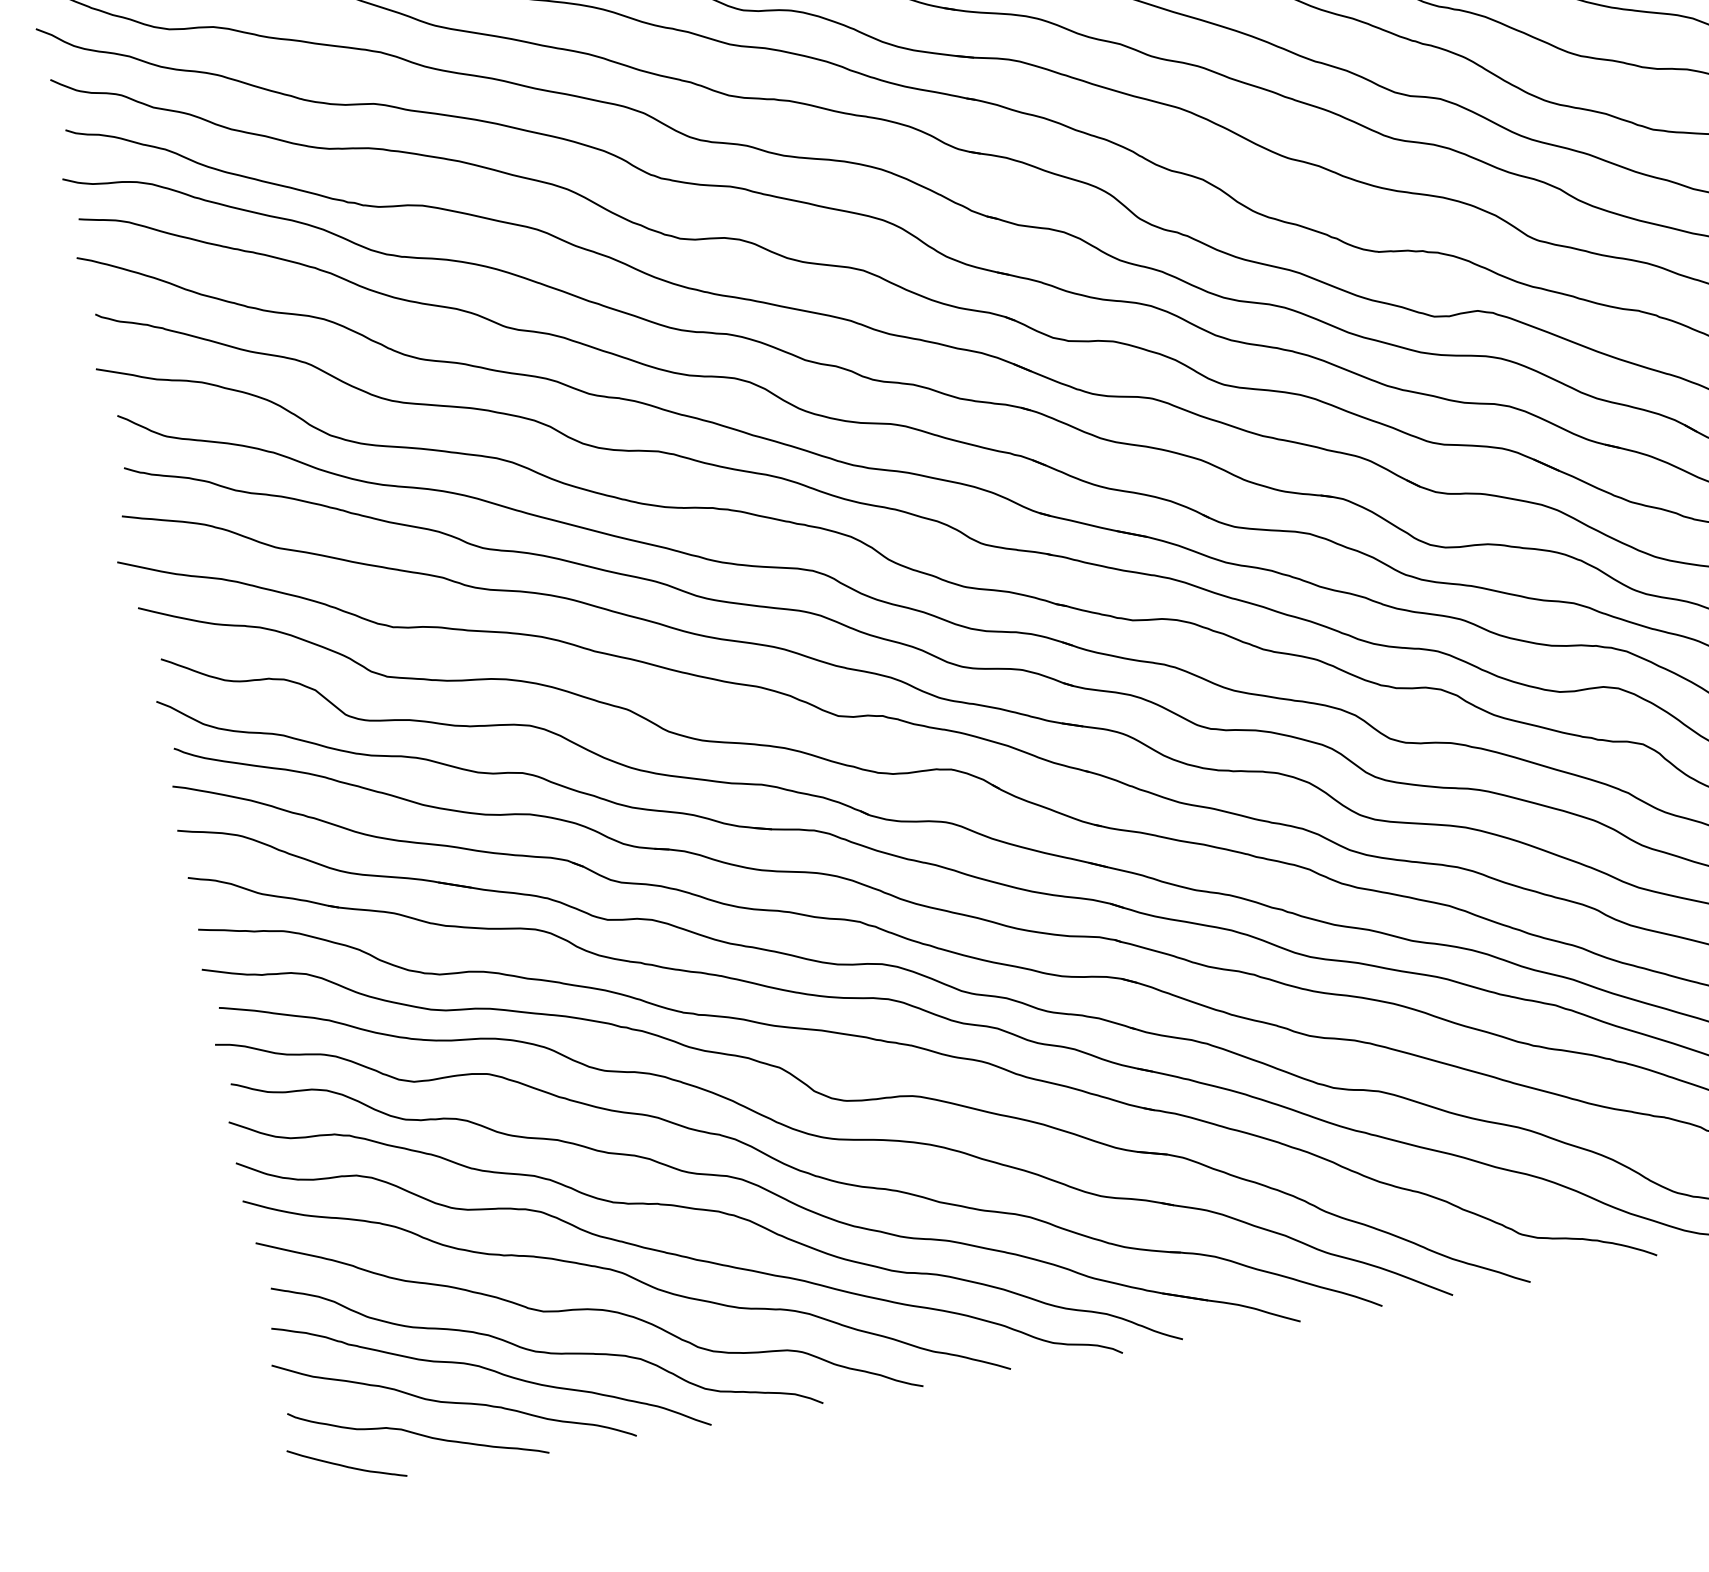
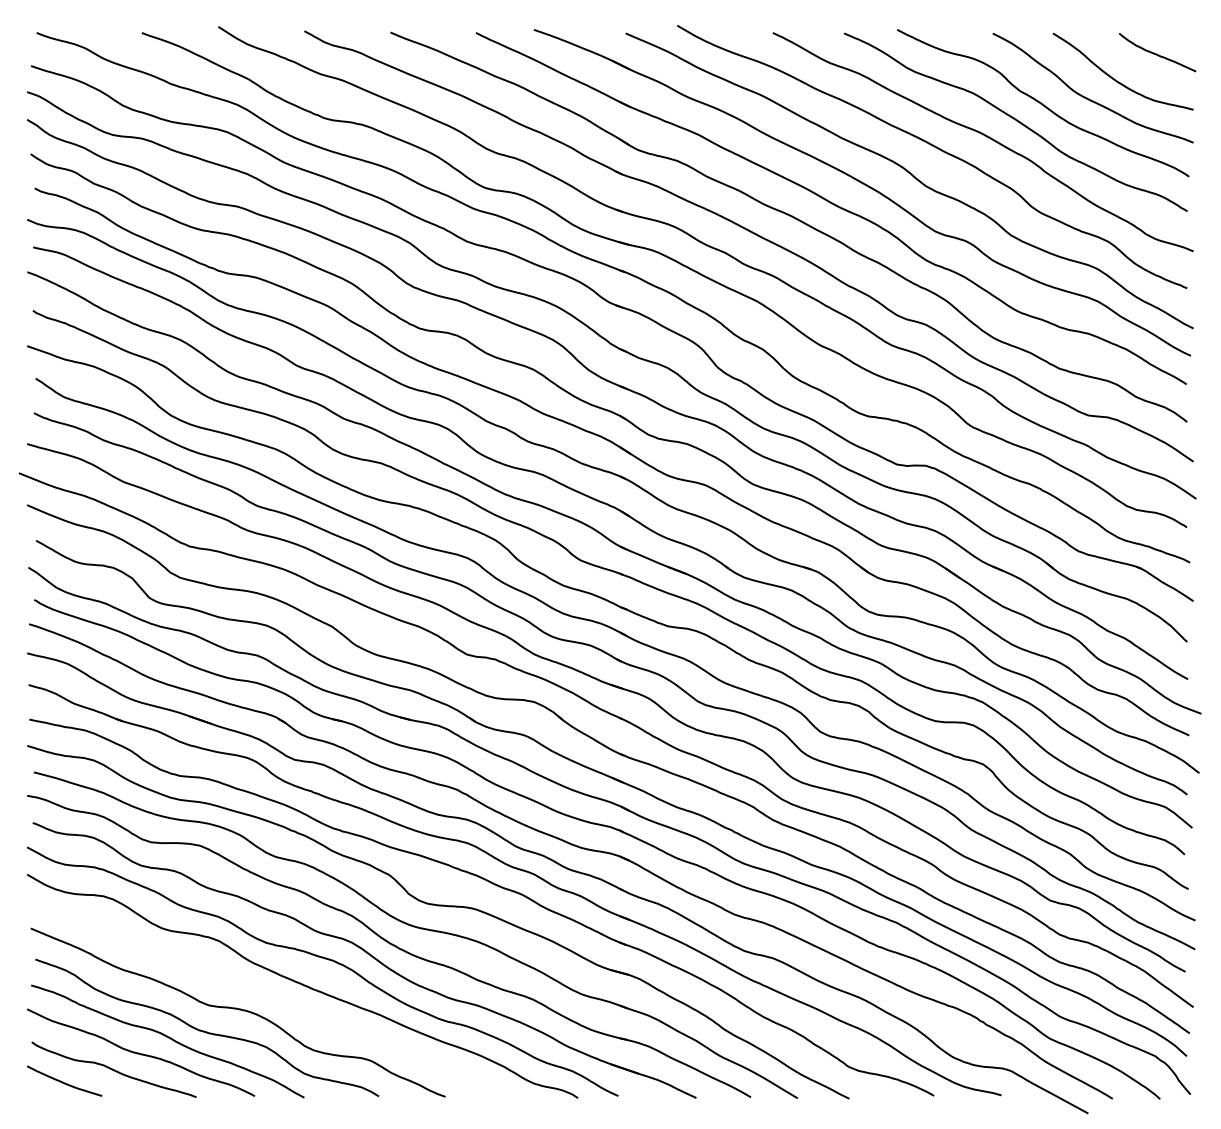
curve: (630, 1277) -> (268, 993), removed

